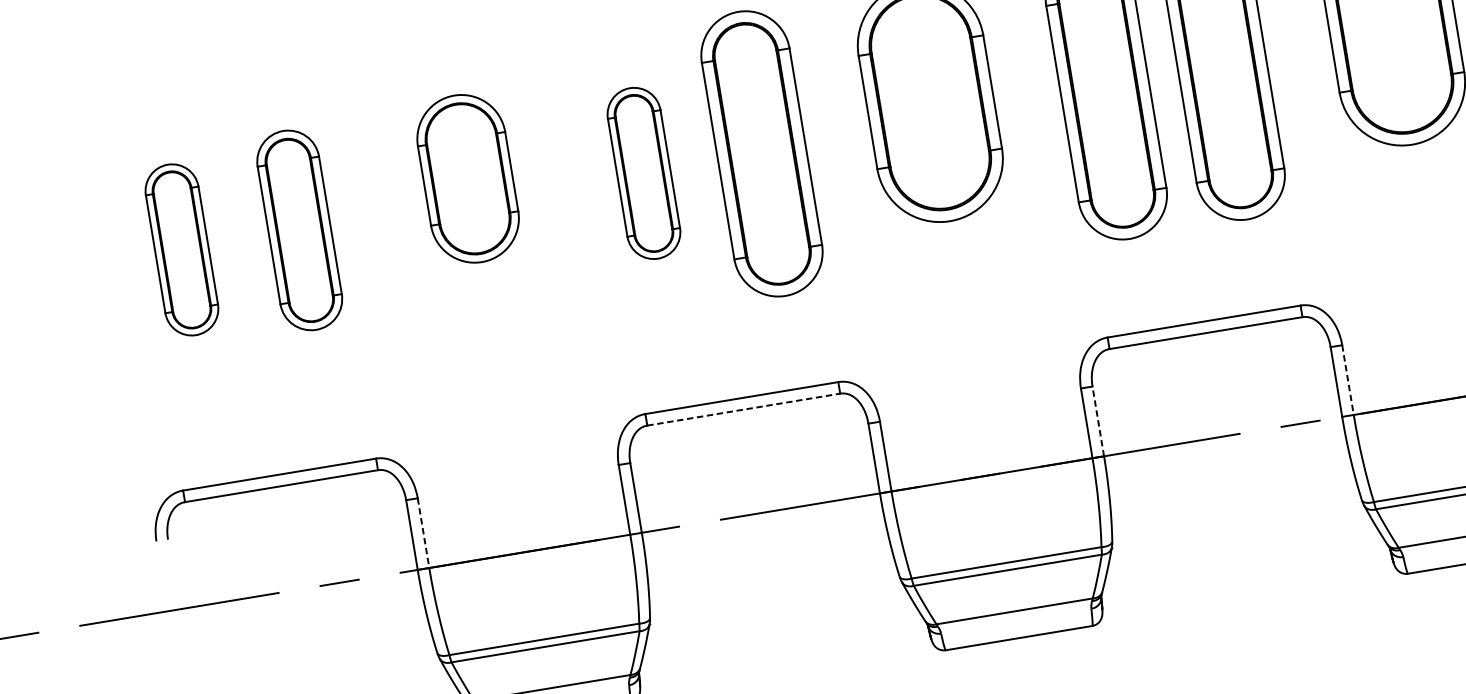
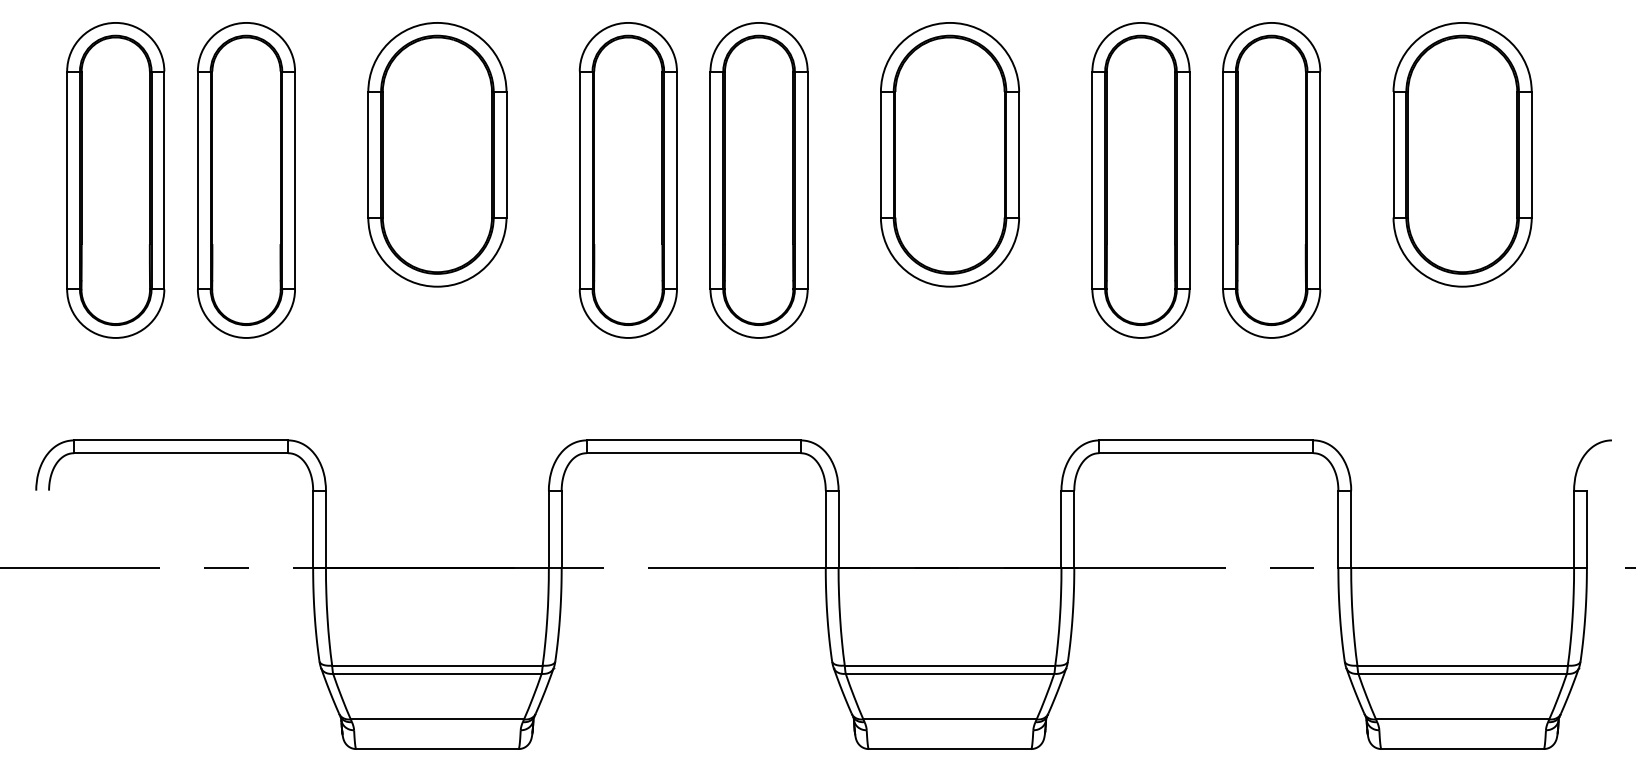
part: (643, 173) -> (627, 180), size x1.67
part: (468, 178) -> (437, 154), size x1.43
part: (299, 230) -> (246, 180), size x1.43
part: (181, 250) -> (115, 180), size x1.67
line: (1348, 380) -> (1351, 529), dashed -> solid
line: (743, 409) -> (693, 453), dashed -> solid
line: (1098, 421) -> (1074, 529), dashed -> solid
line: (423, 533) -> (325, 529), dashed -> solid

